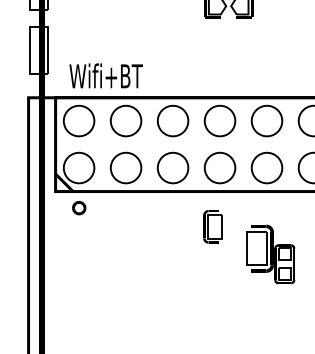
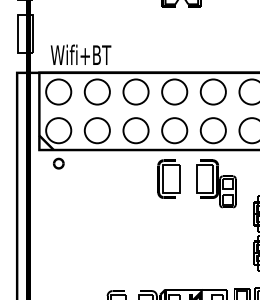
part: (212, 226) -> (168, 178), size x1.43
part: (270, 254) -> (216, 183), moved

